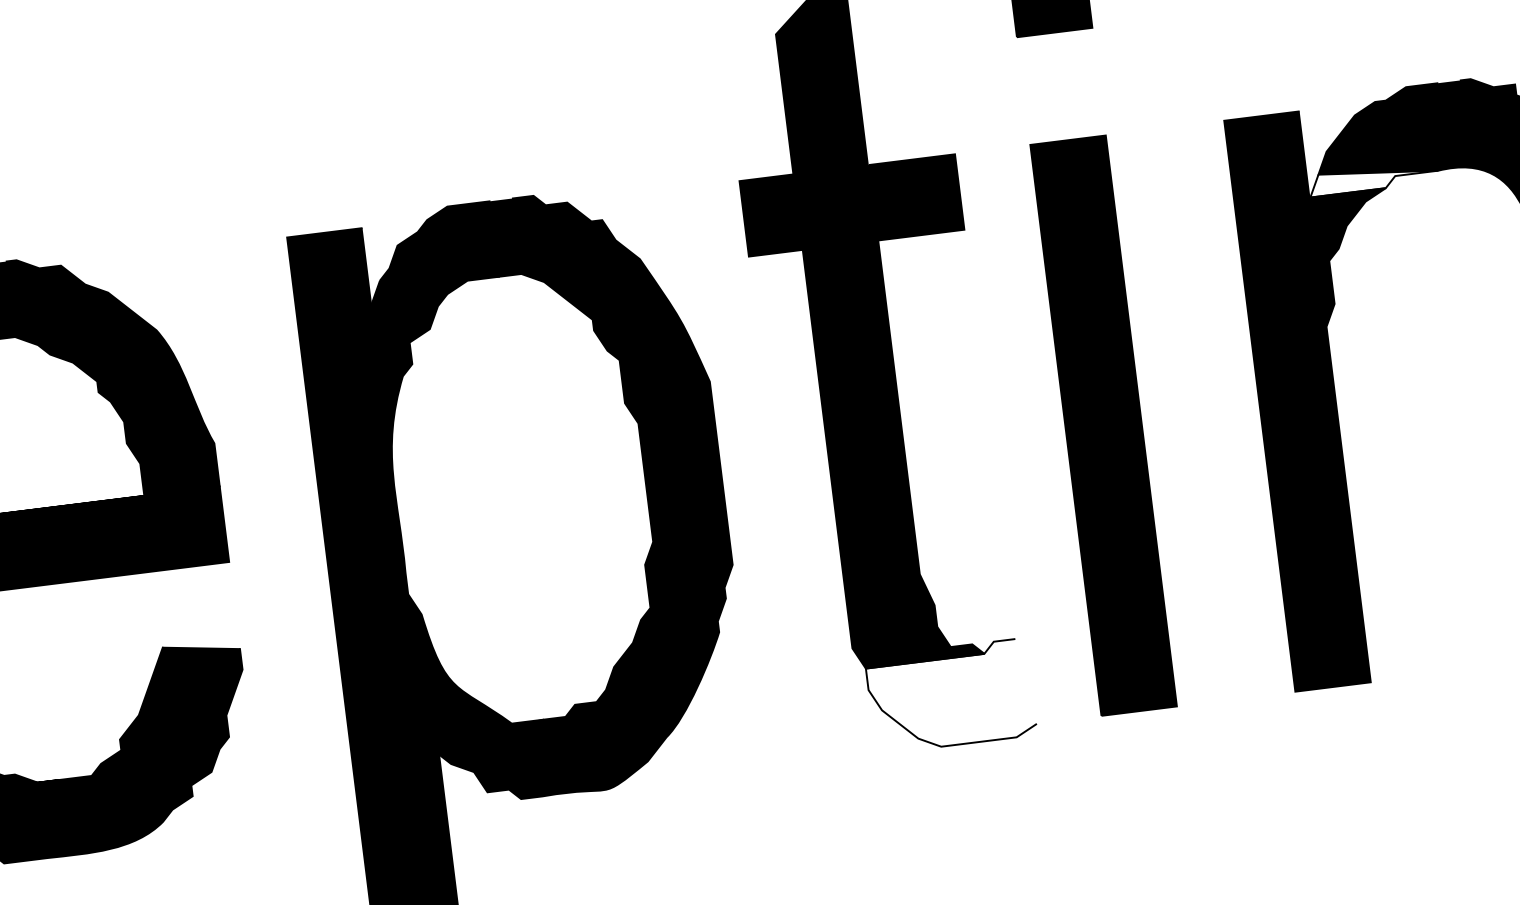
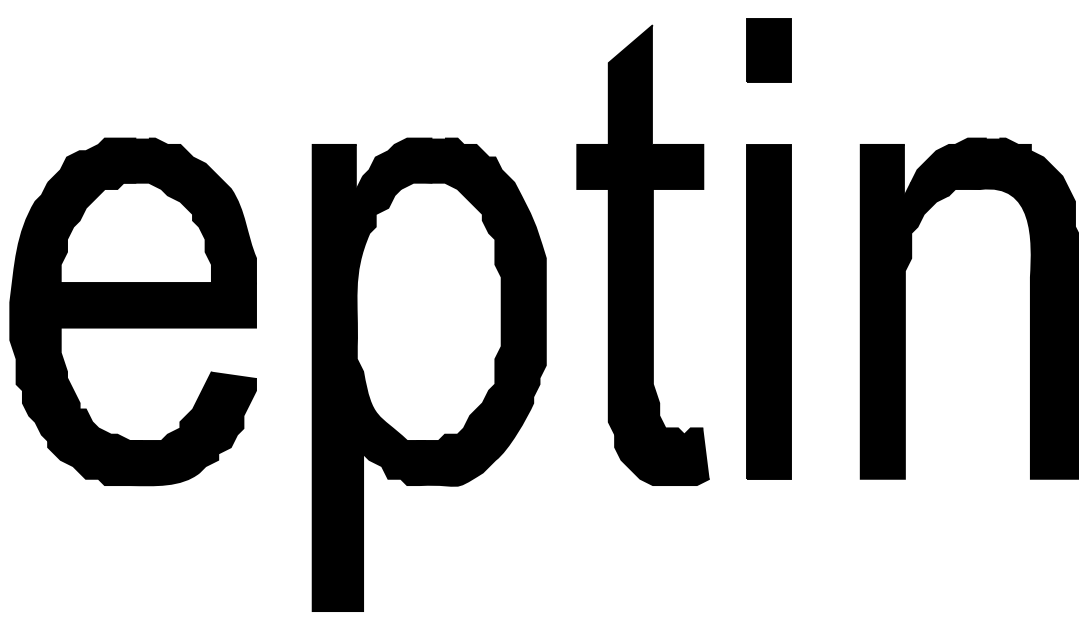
fill: (1373, 177) -> (942, 188), added
fill: (951, 695) -> (662, 456), added

